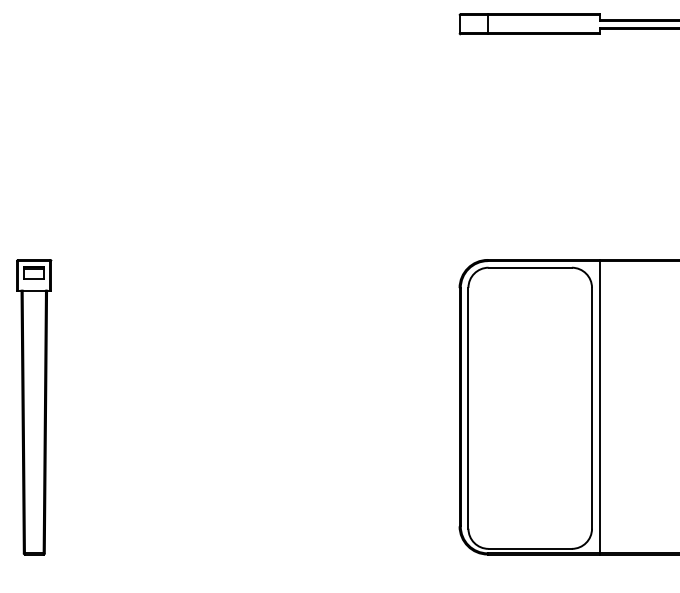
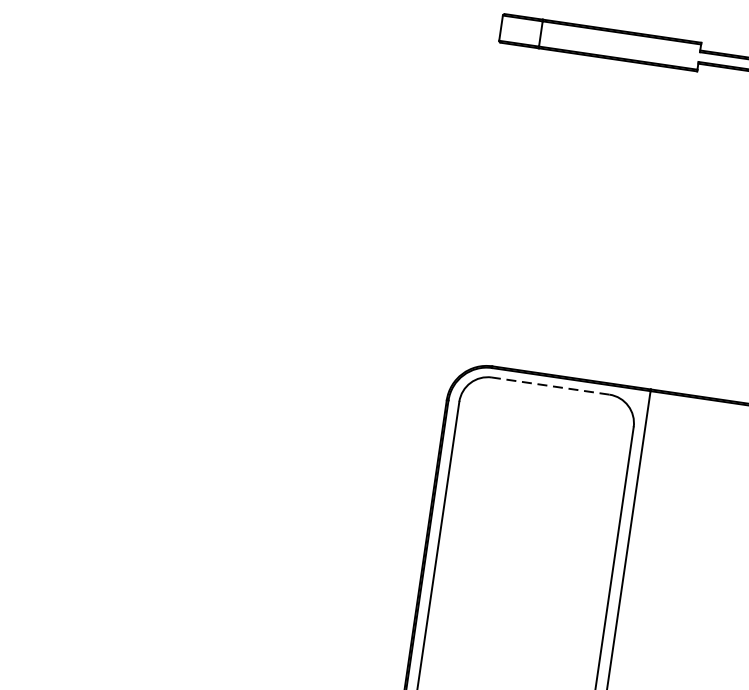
line: (530, 267) -> (551, 385), solid -> dashed

